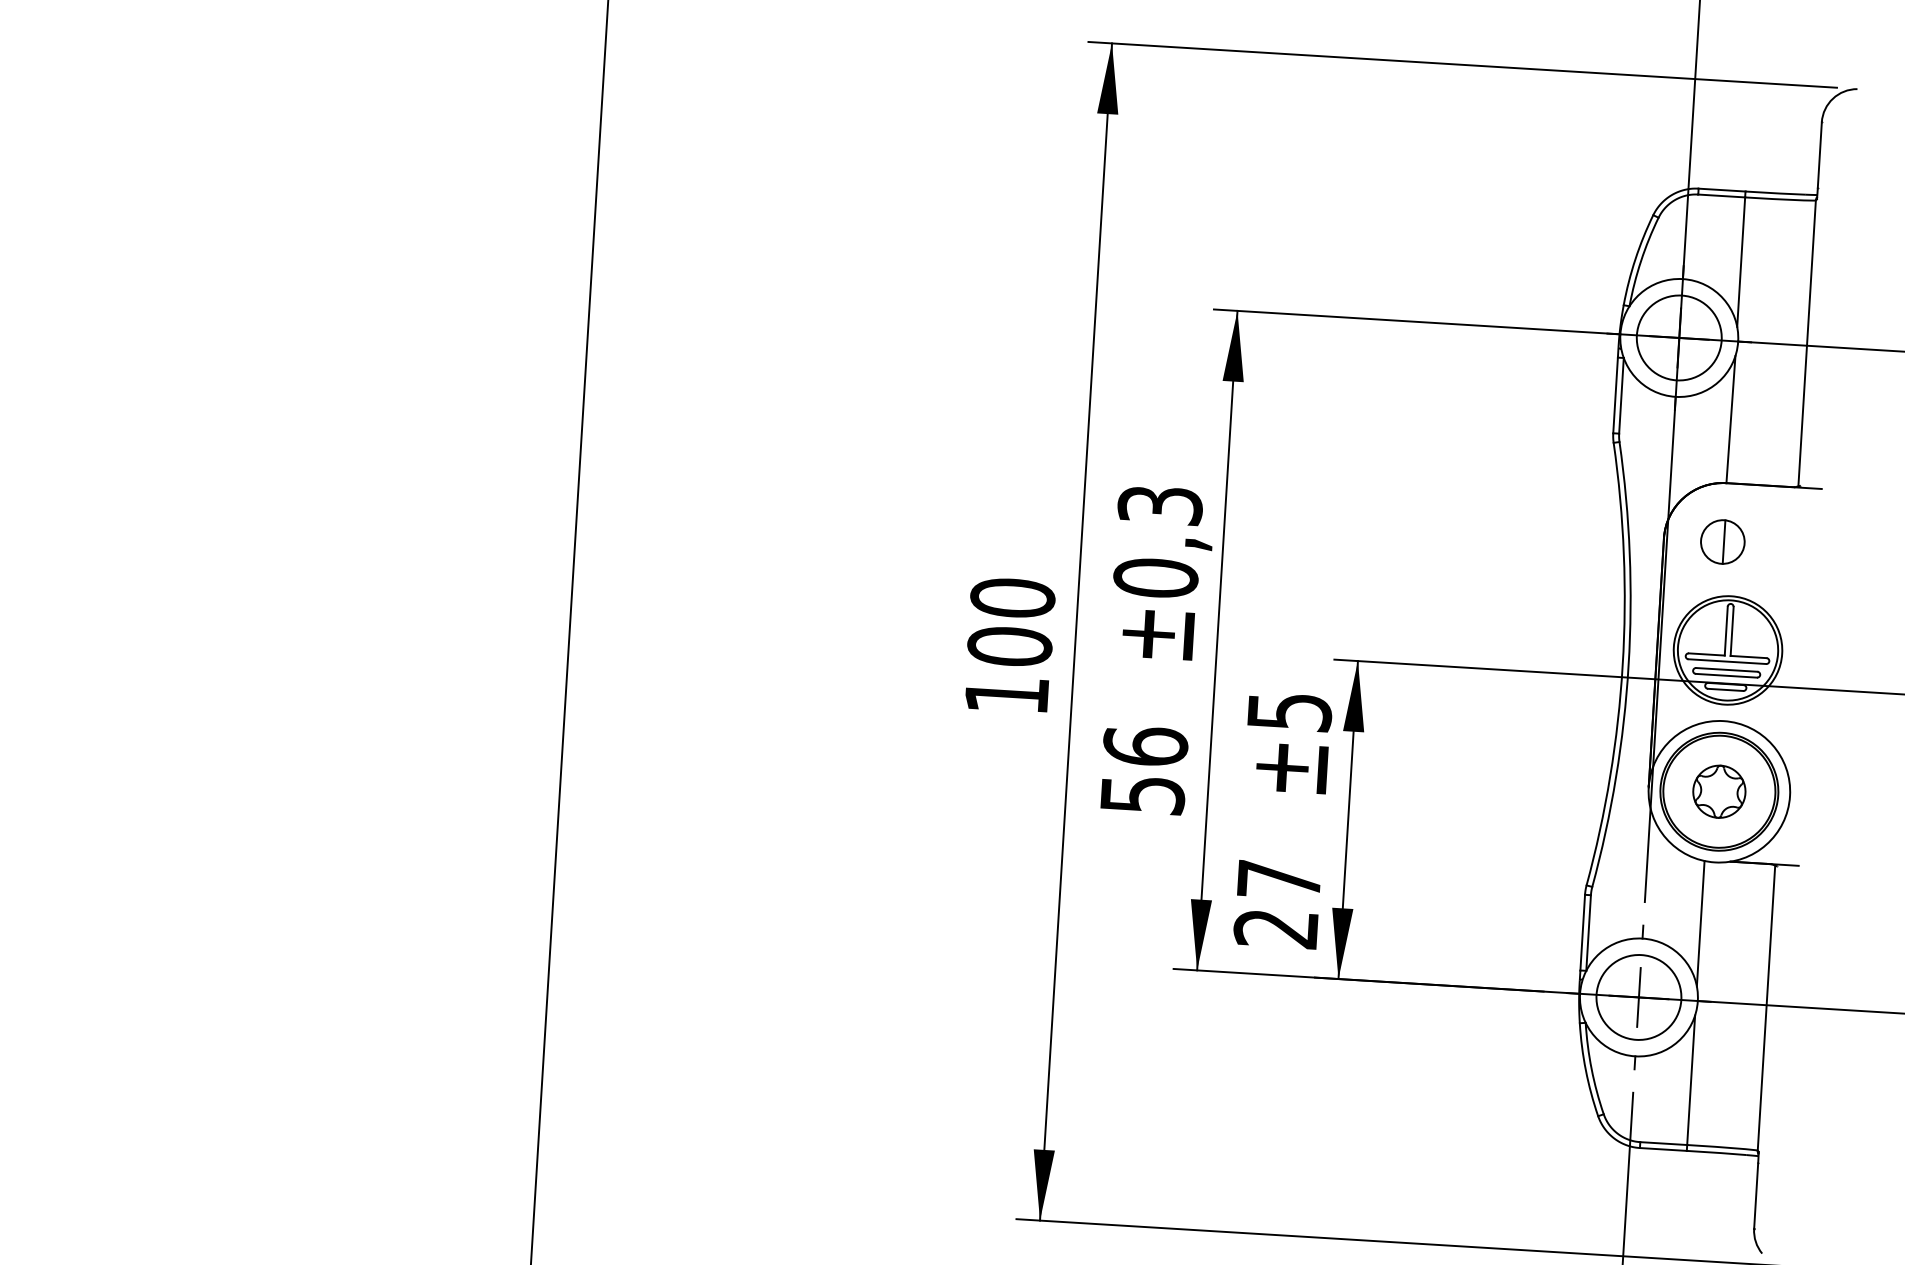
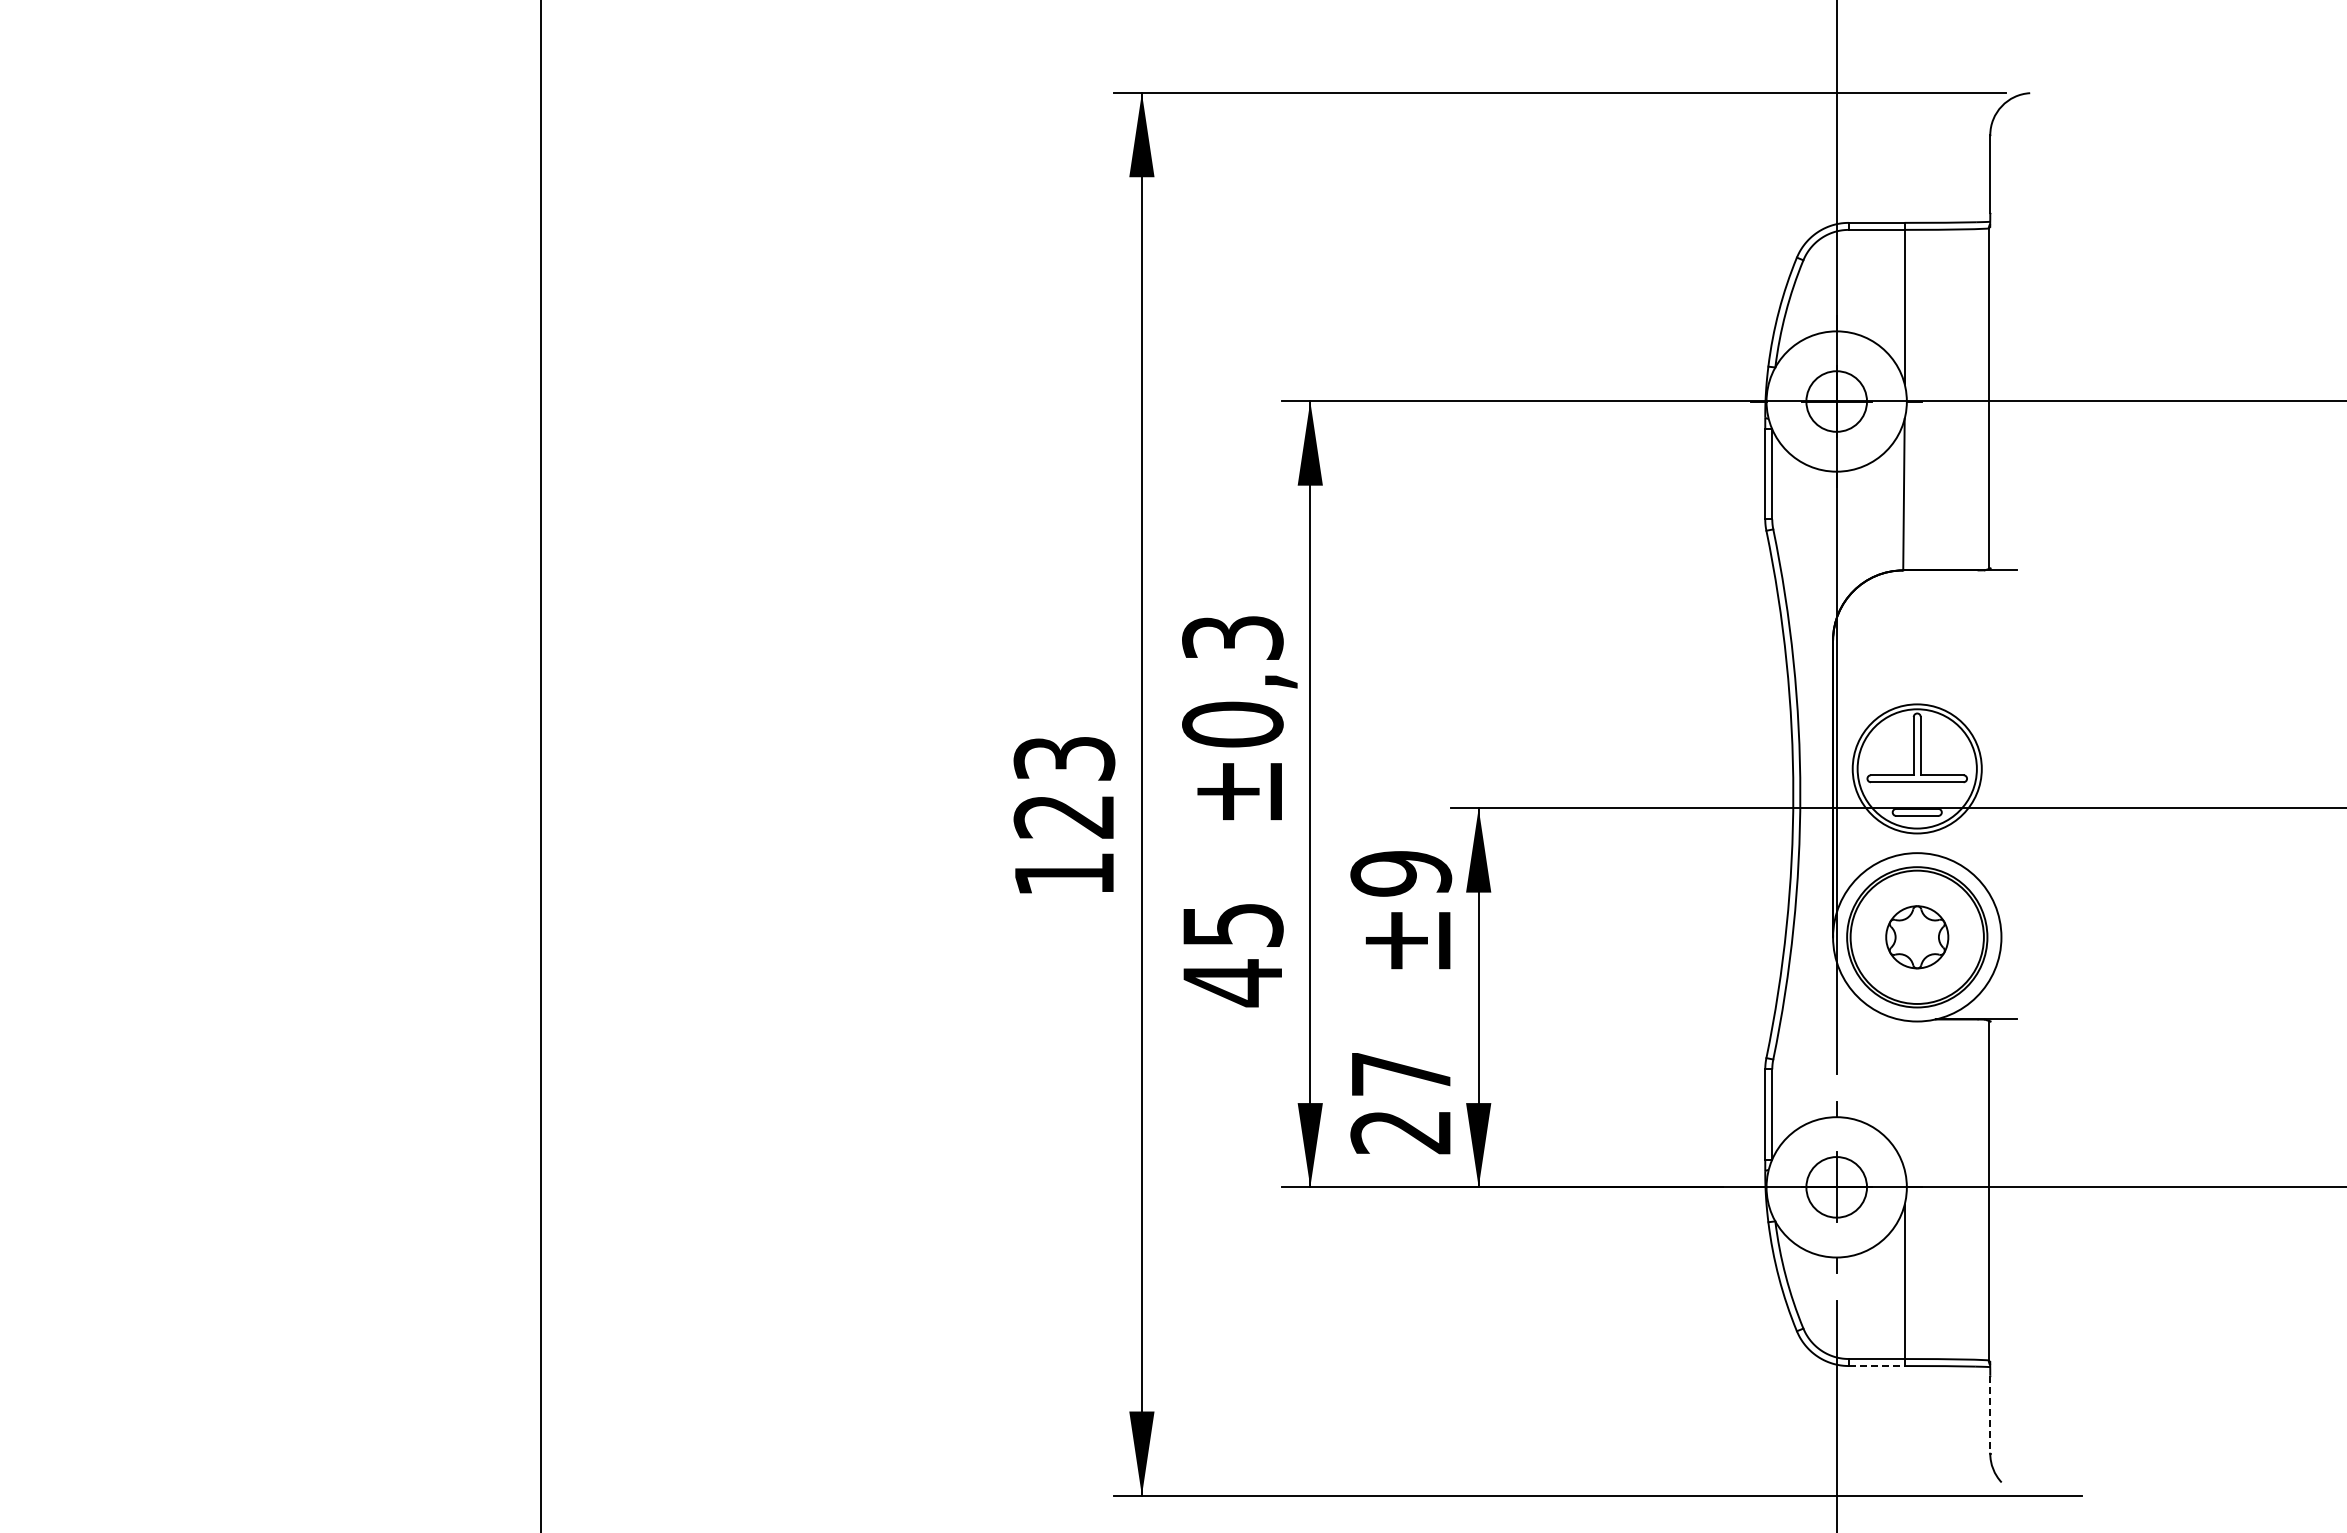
circle: (1679, 337) -> (1836, 401), size x0.6
part: (1723, 541) -> (1903, 640), removed
text: (1011, 622) -> (1064, 787), 100 -> 123
part: (1726, 672) -> (1917, 795), removed
text: (1289, 711) -> (1401, 873), ±5 -> ±9
text: (1143, 771) -> (1232, 954), 56 -> 45
line: (1700, 923) -> (1904, 1095), removed
circle: (1638, 996) -> (1836, 1186), size x0.6
line: (1663, 1149) -> (1876, 1366), solid -> dashed
line: (1756, 1195) -> (1990, 1414), solid -> dashed

